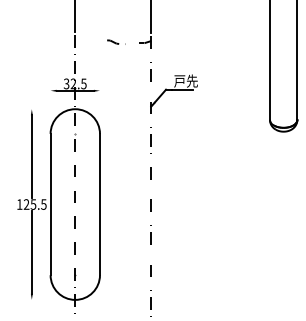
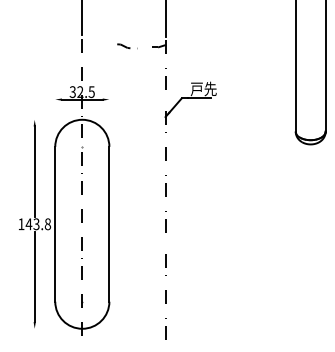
text: (34, 204) -> (37, 224), 125.5 -> 143.8

